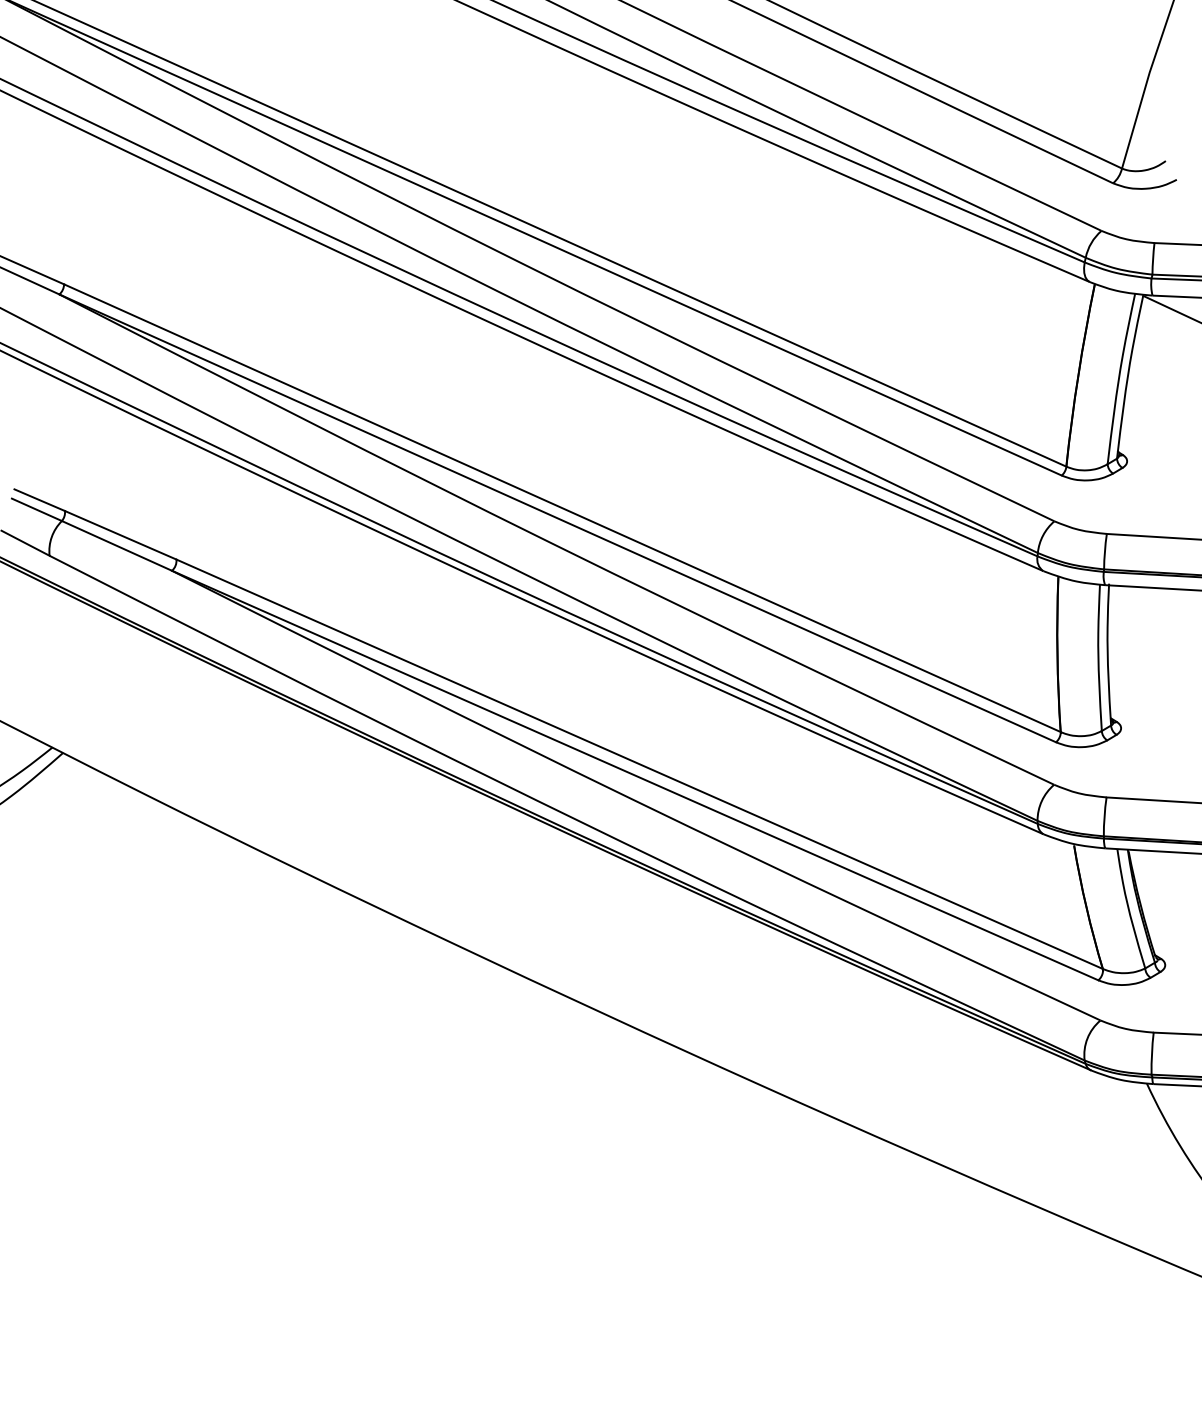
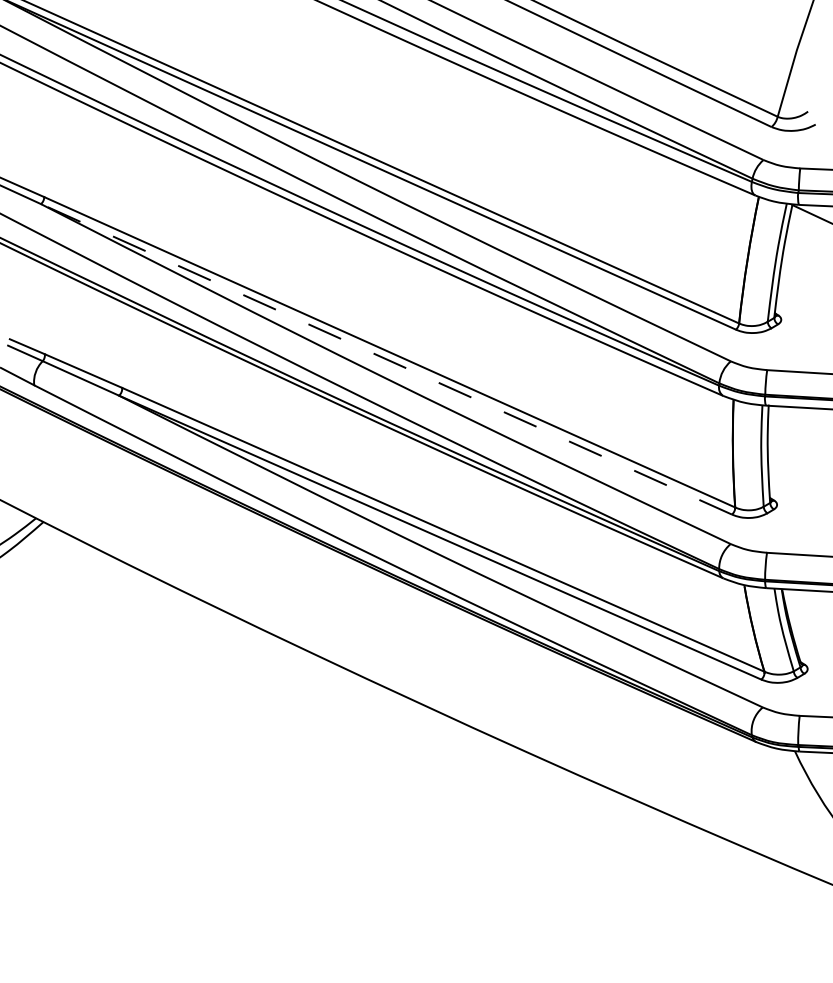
line: (557, 518) -> (386, 359), solid -> dashed

